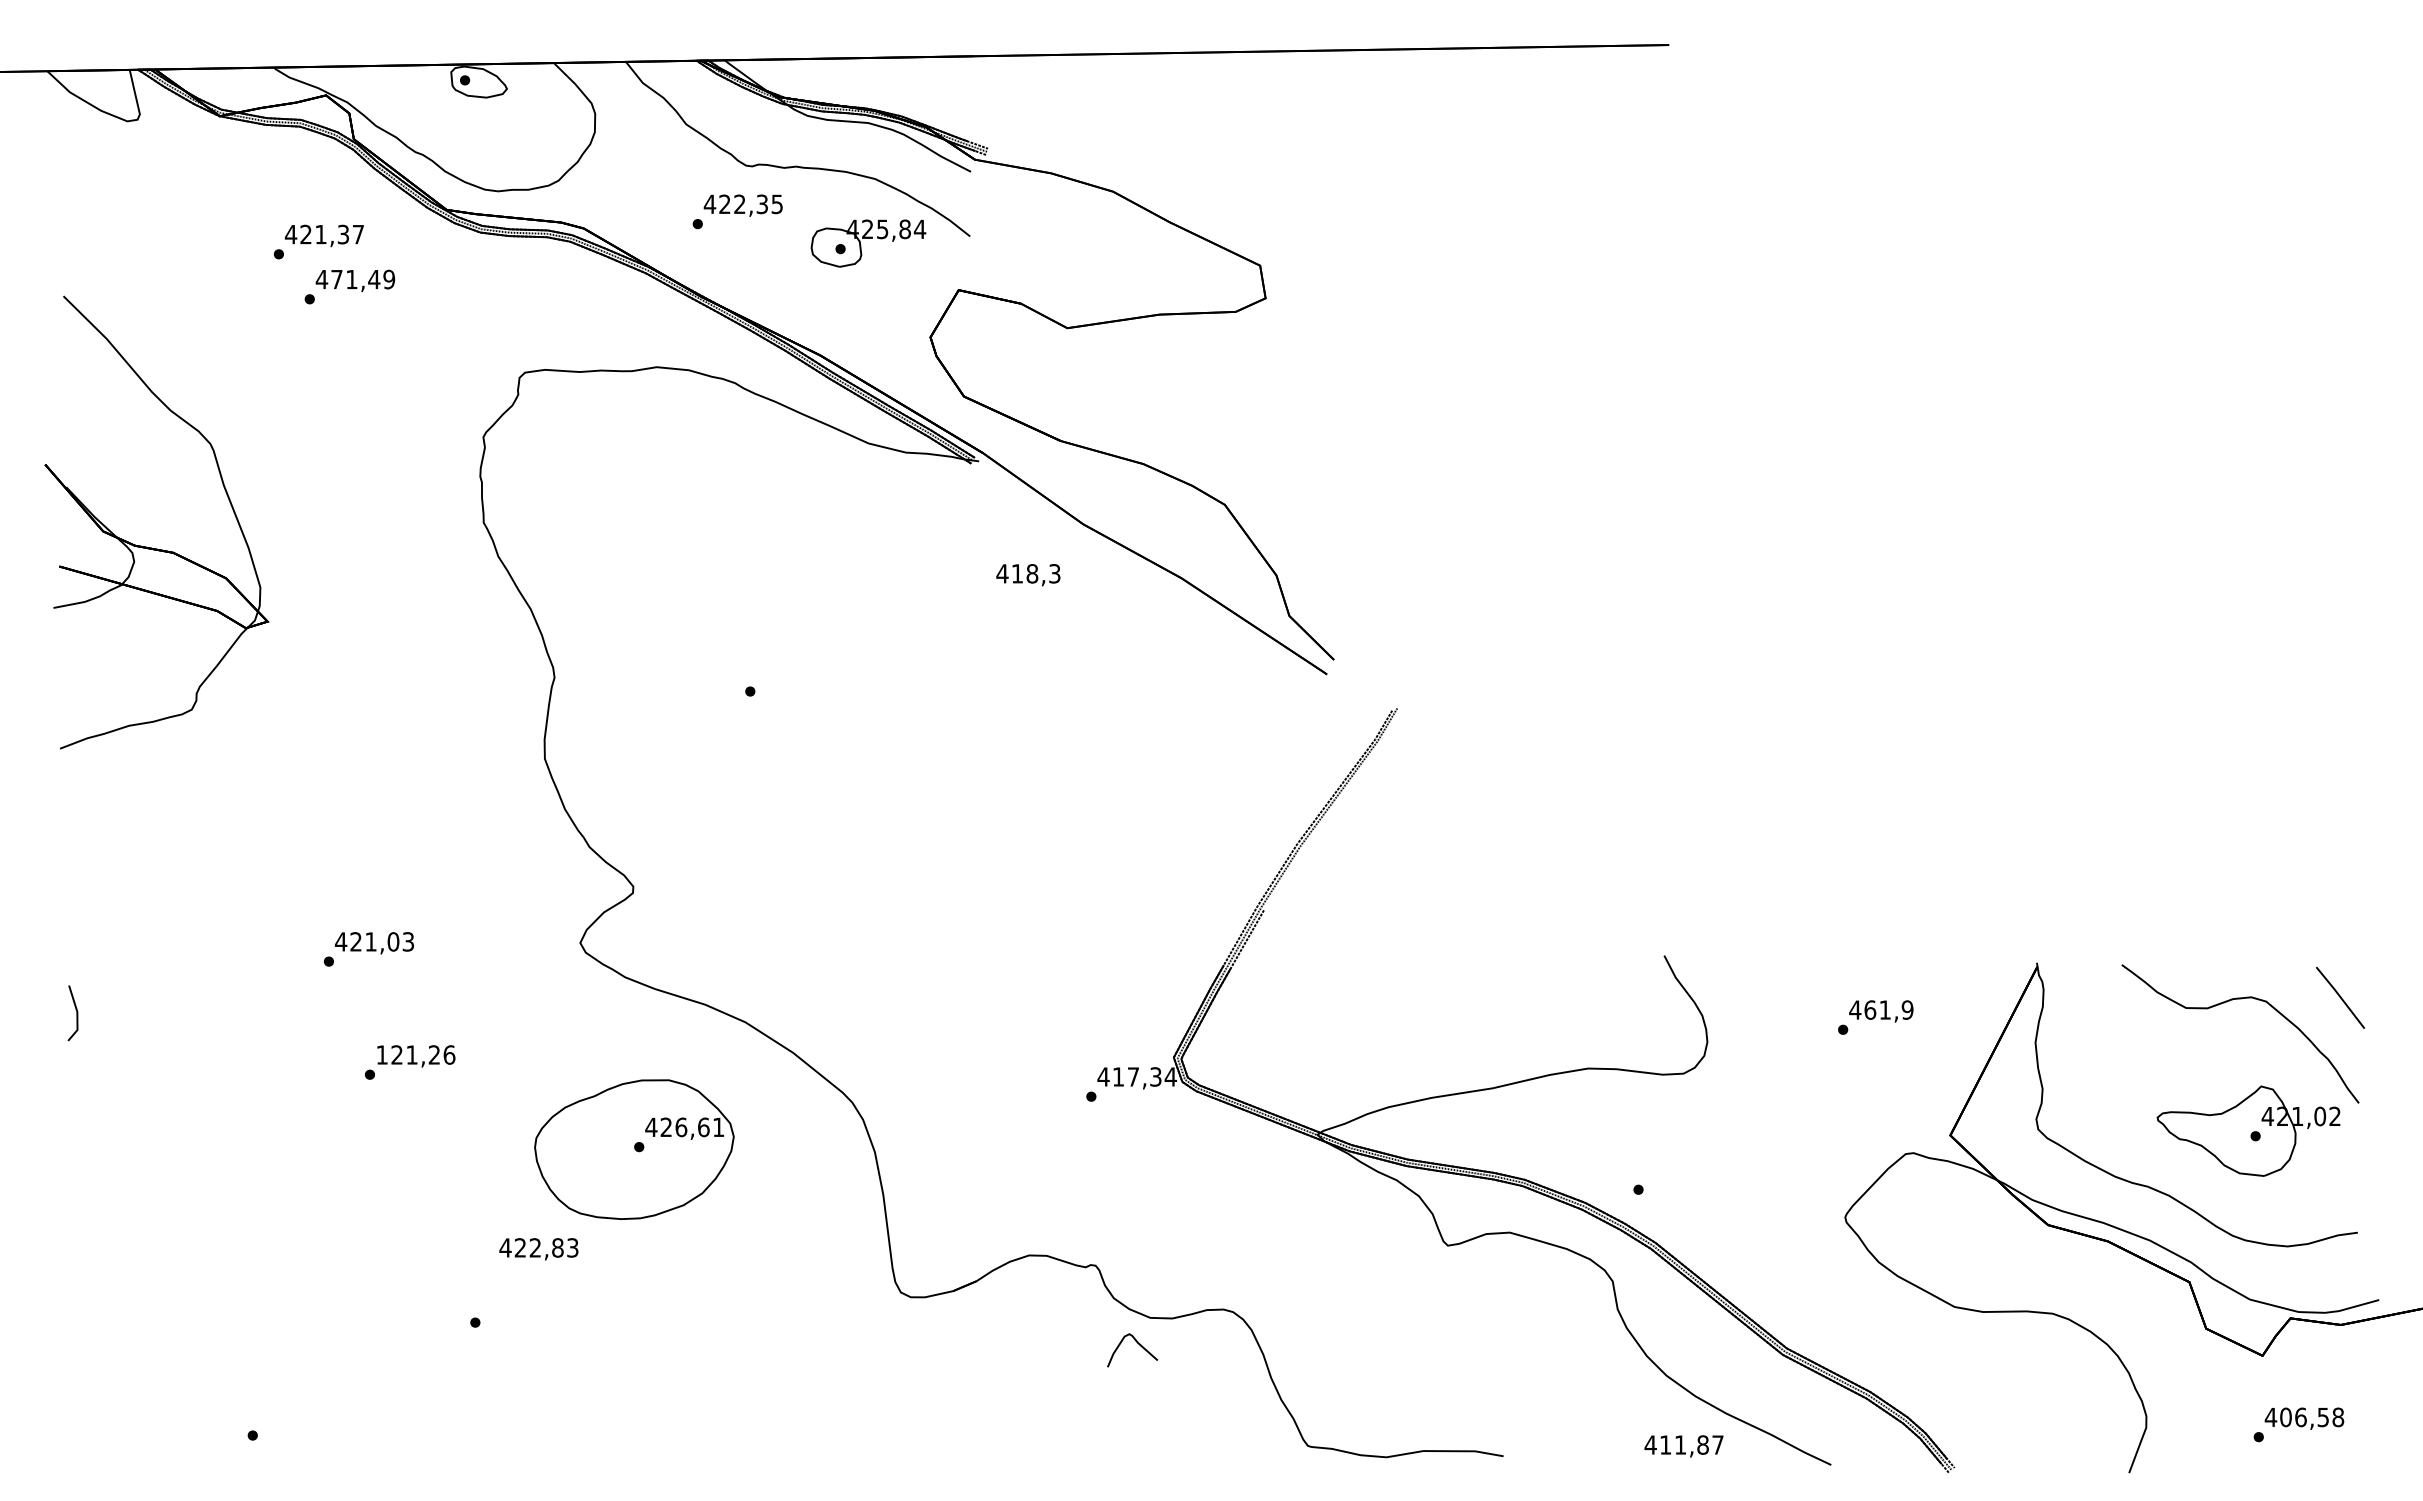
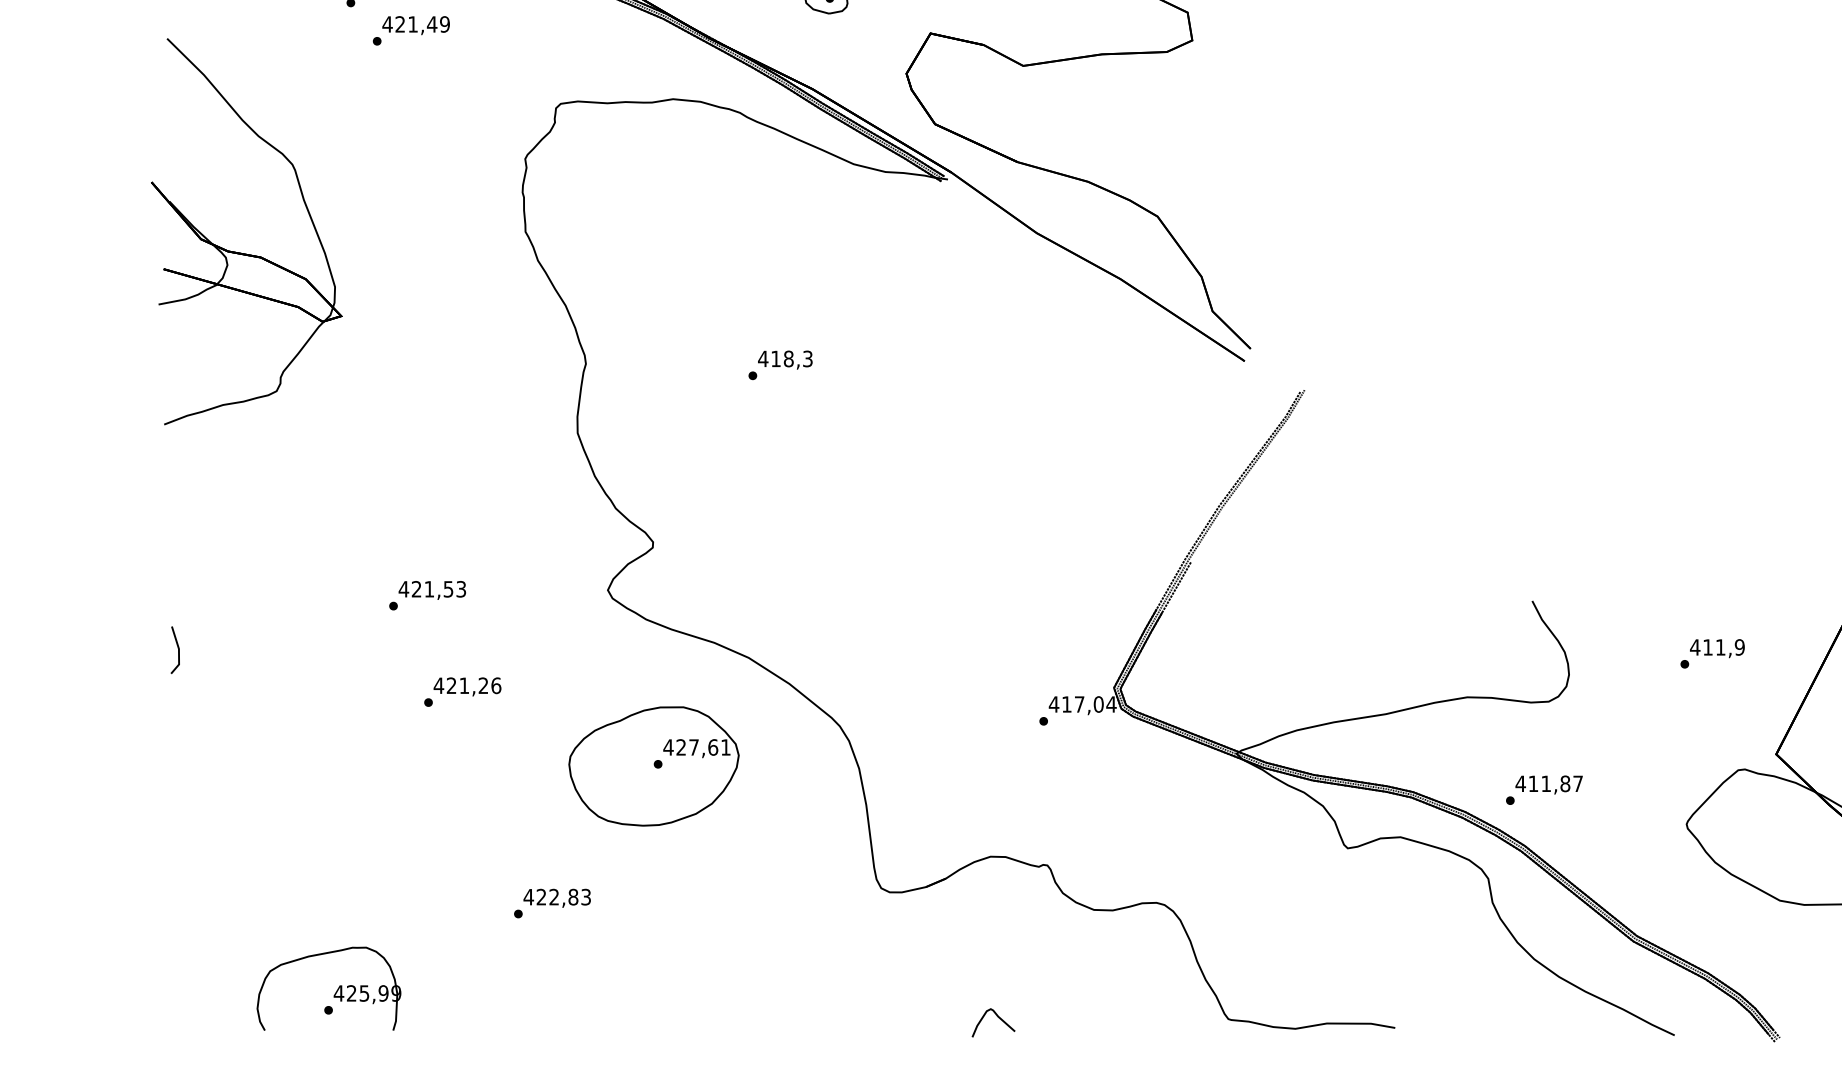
text: (336, 279) -> (399, 24), 471,49 -> 421,49
text: (1028, 575) -> (785, 360), moved
text: (393, 941) -> (448, 588), 421,03 -> 421,53
text: (1870, 1009) -> (1708, 646), 461,9 -> 411,9
text: (382, 1054) -> (439, 685), 121,26 -> 421,26
text: (1155, 1076) -> (1098, 704), 417,34 -> 417,04
text: (681, 1127) -> (694, 747), 426,61 -> 427,61
text: (538, 1249) -> (556, 898), moved
curve: (1138, 1344) -> (998, 1017), moved
part: (259, 1416) -> (334, 994), added
text: (1683, 1446) -> (1548, 785), moved

